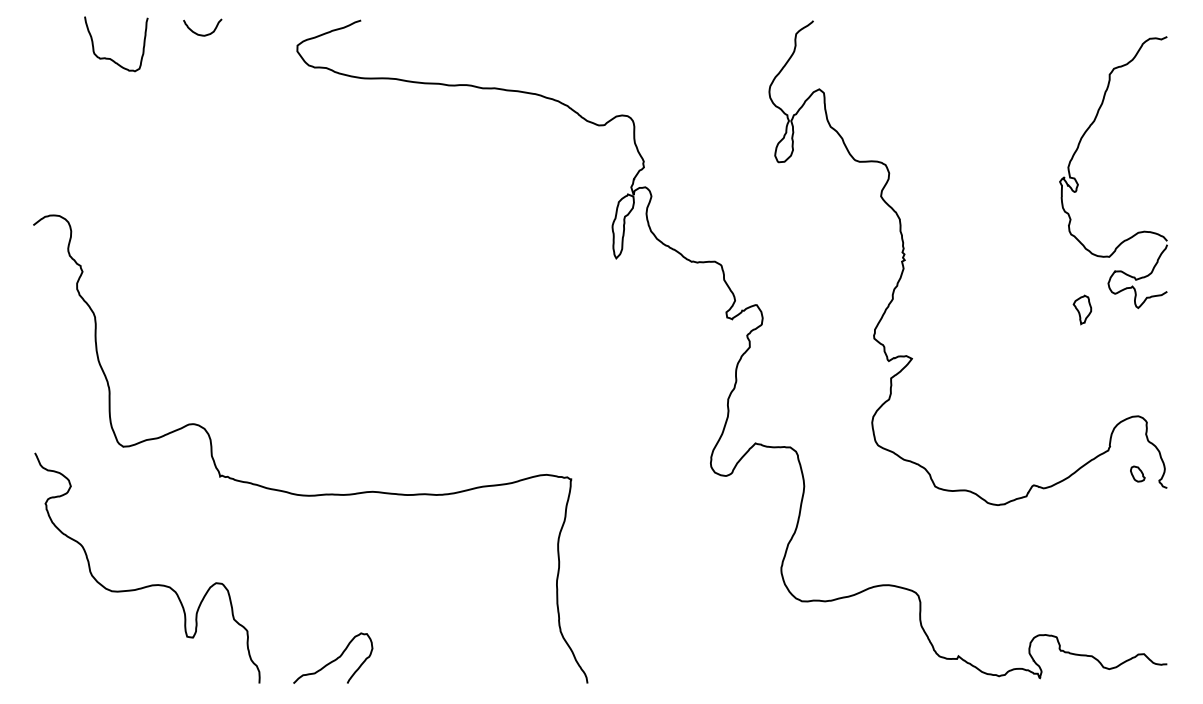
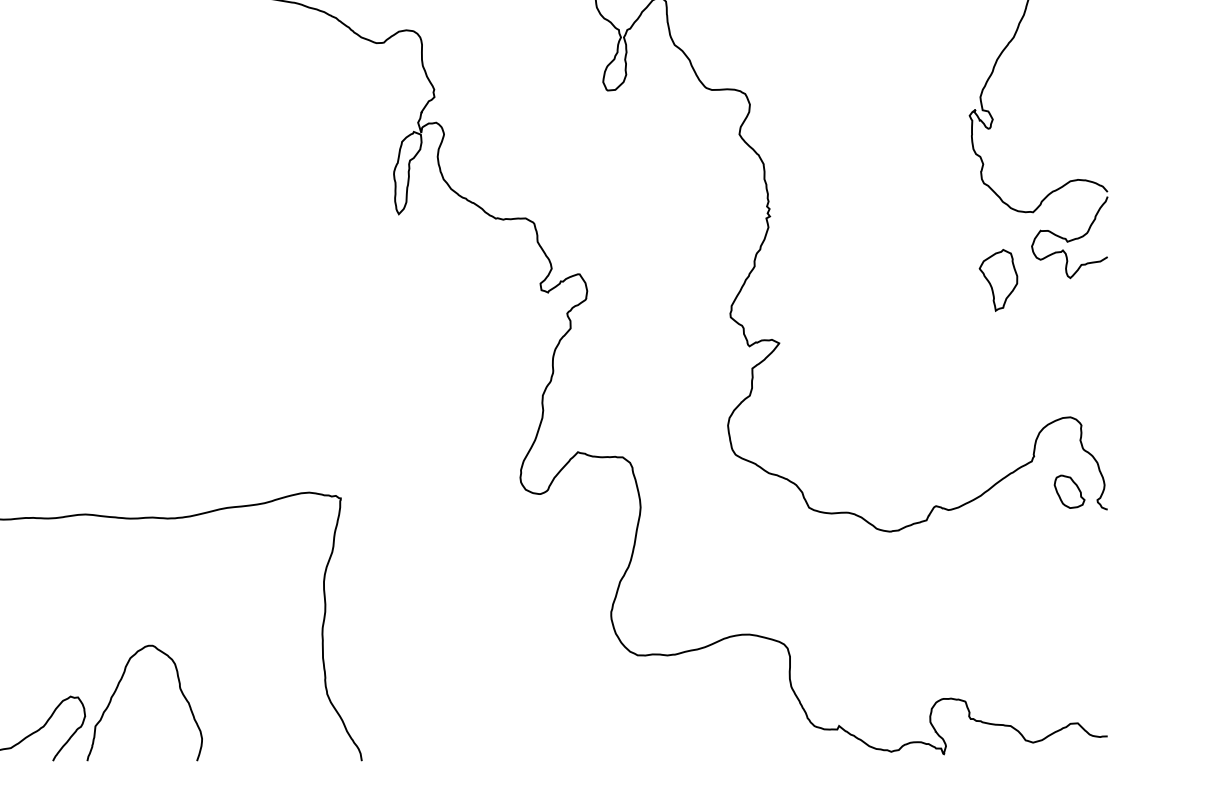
part: (1082, 309) -> (998, 279), size x1.67
part: (1137, 473) -> (1069, 490), size x1.67
curve: (397, 628) -> (117, 690), added

